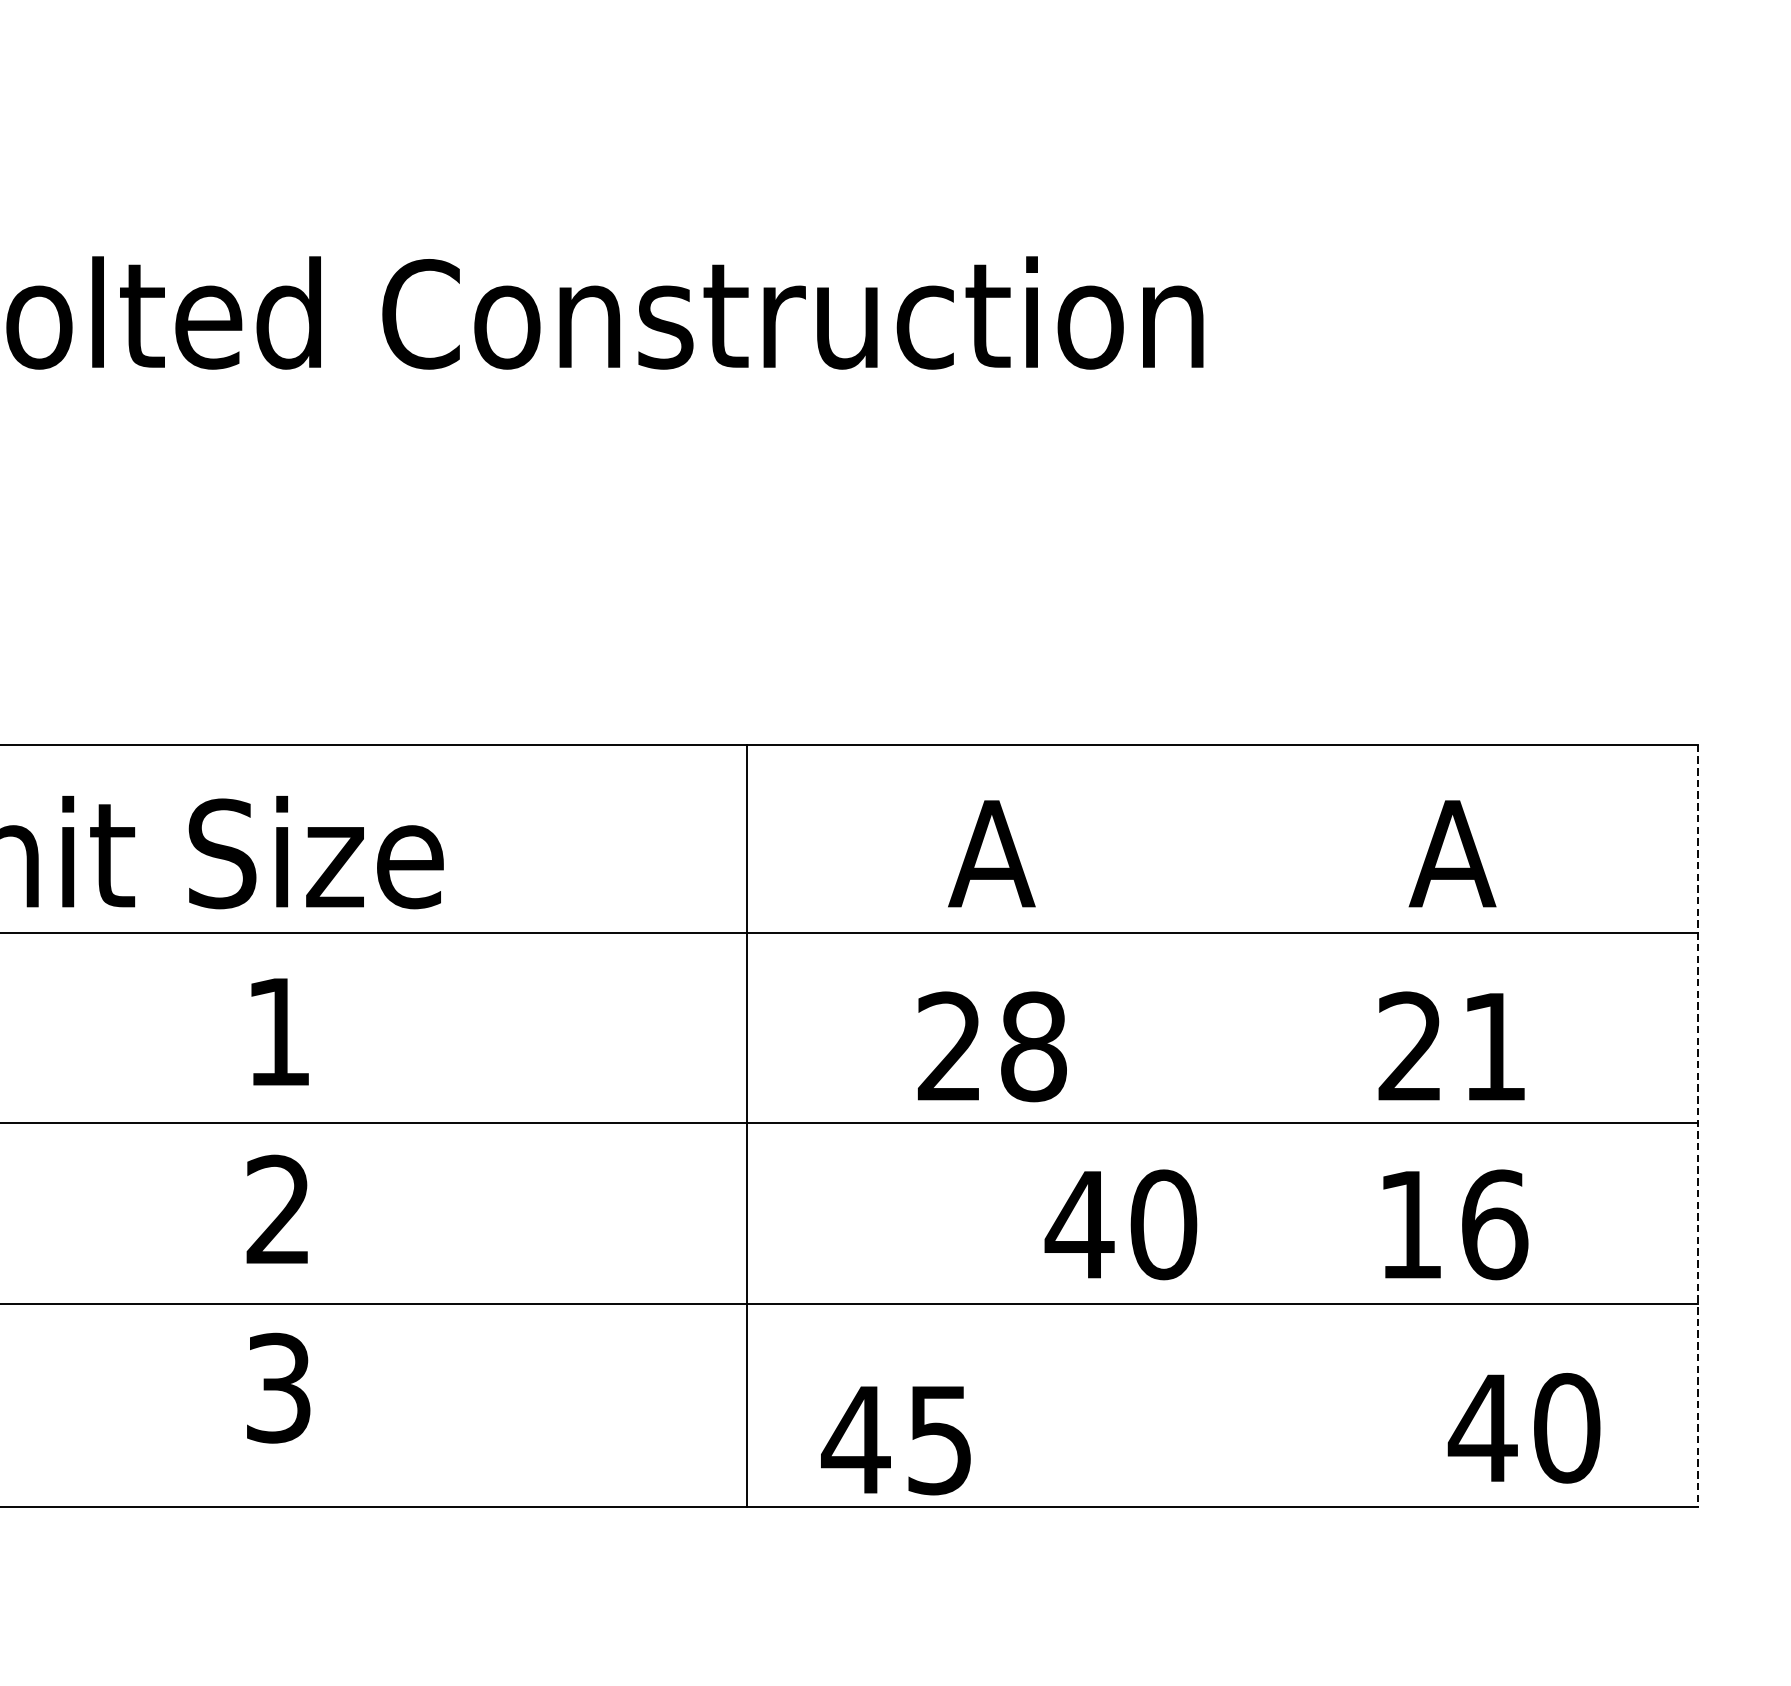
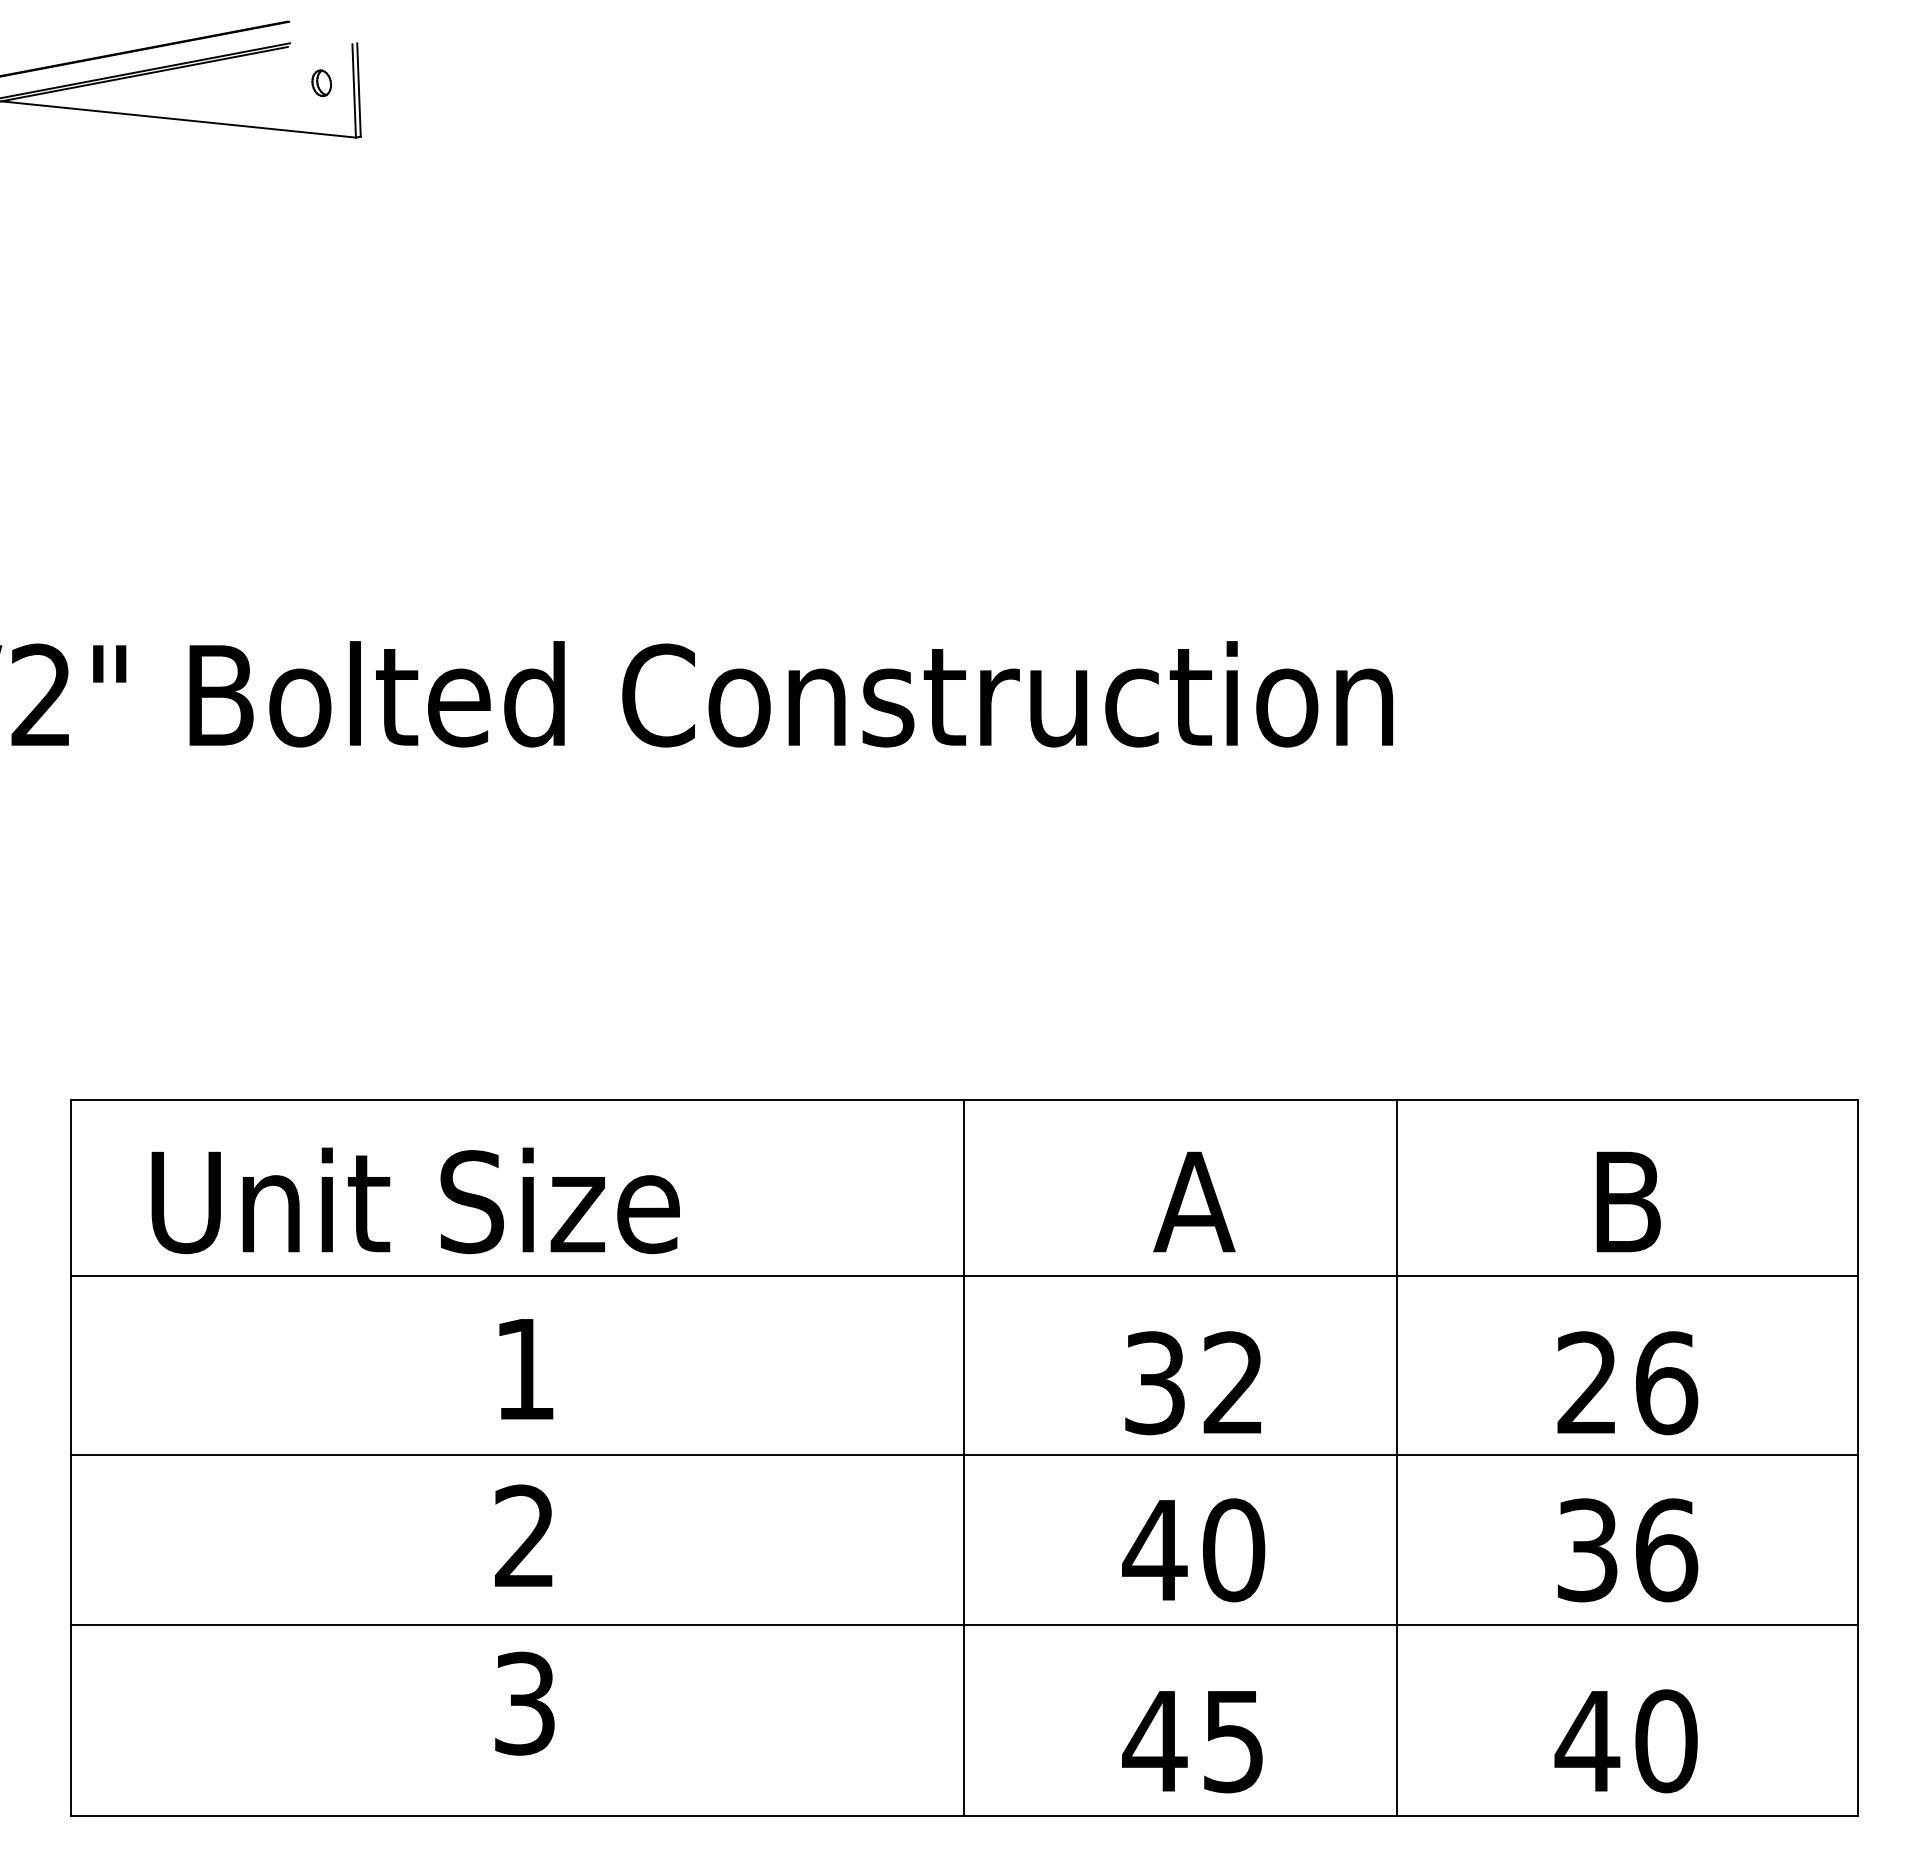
text: (1452, 853) -> (1626, 1201), A -> B
text: (991, 1047) -> (1194, 1383), 28 -> 32
text: (1495, 1047) -> (1667, 1383), 21 -> 26
line: (1207, 1125) -> (1396, 1457), added
line: (1698, 1127) -> (1857, 1458), dashed -> solid
text: (1120, 1225) -> (1193, 1550), moved
text: (1410, 1225) -> (1587, 1550), 16 -> 36
text: (1523, 1428) -> (1625, 1741), moved
text: (896, 1441) -> (1192, 1742), moved

